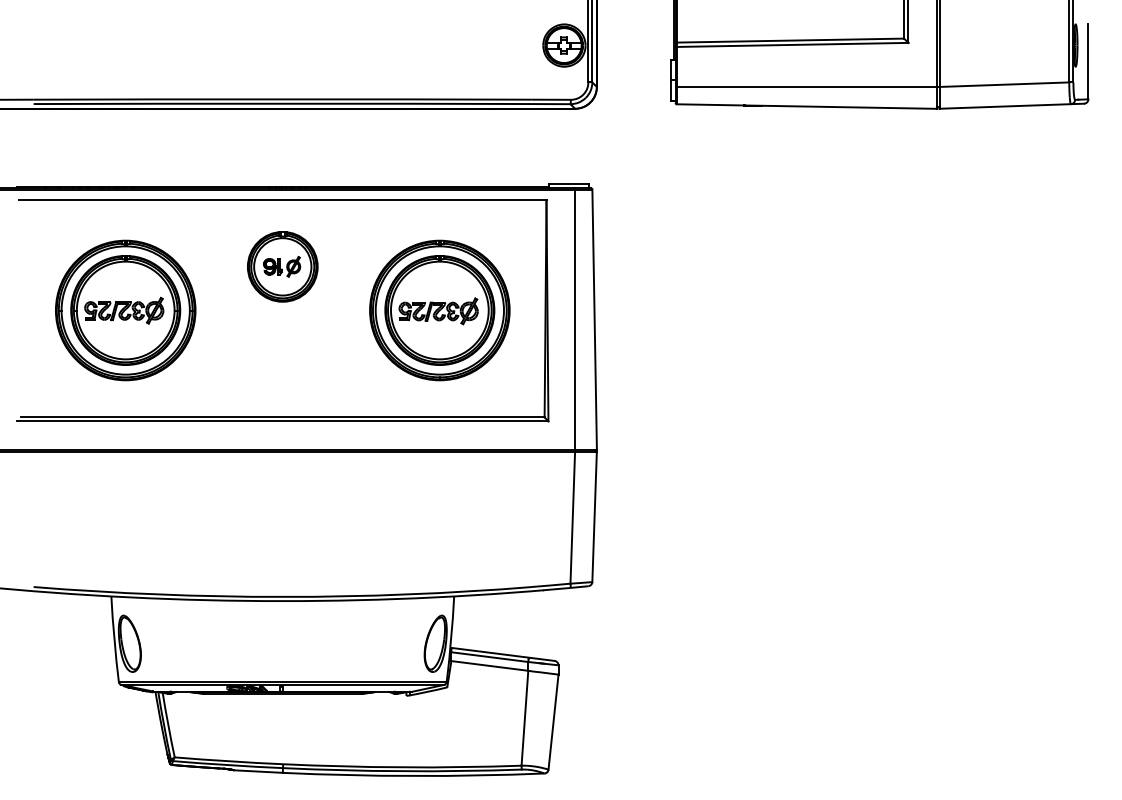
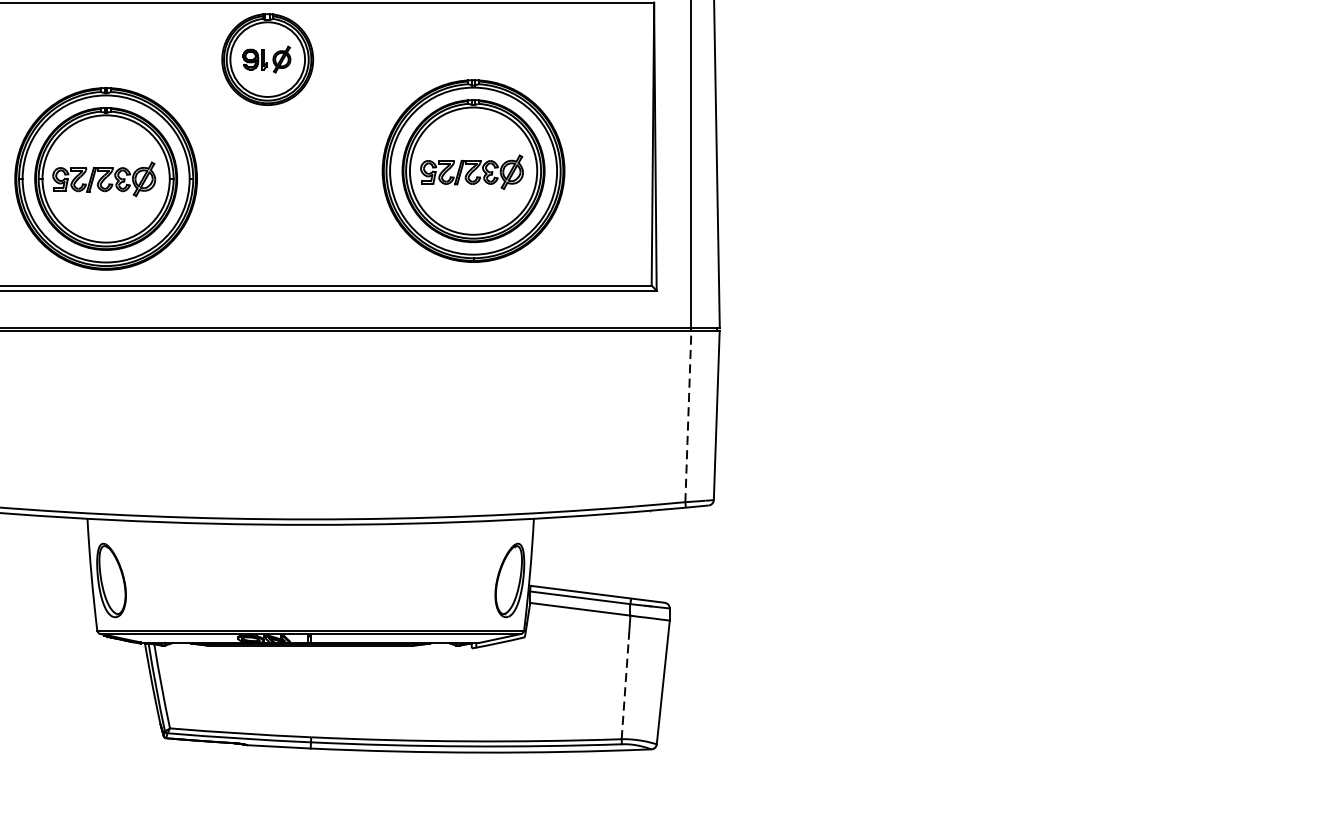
part: (282, 266) -> (267, 59), moved
part: (125, 310) -> (105, 178), moved
part: (439, 310) -> (473, 171), moved
line: (572, 518) -> (687, 417), solid -> dashed
line: (524, 727) -> (625, 689), solid -> dashed

